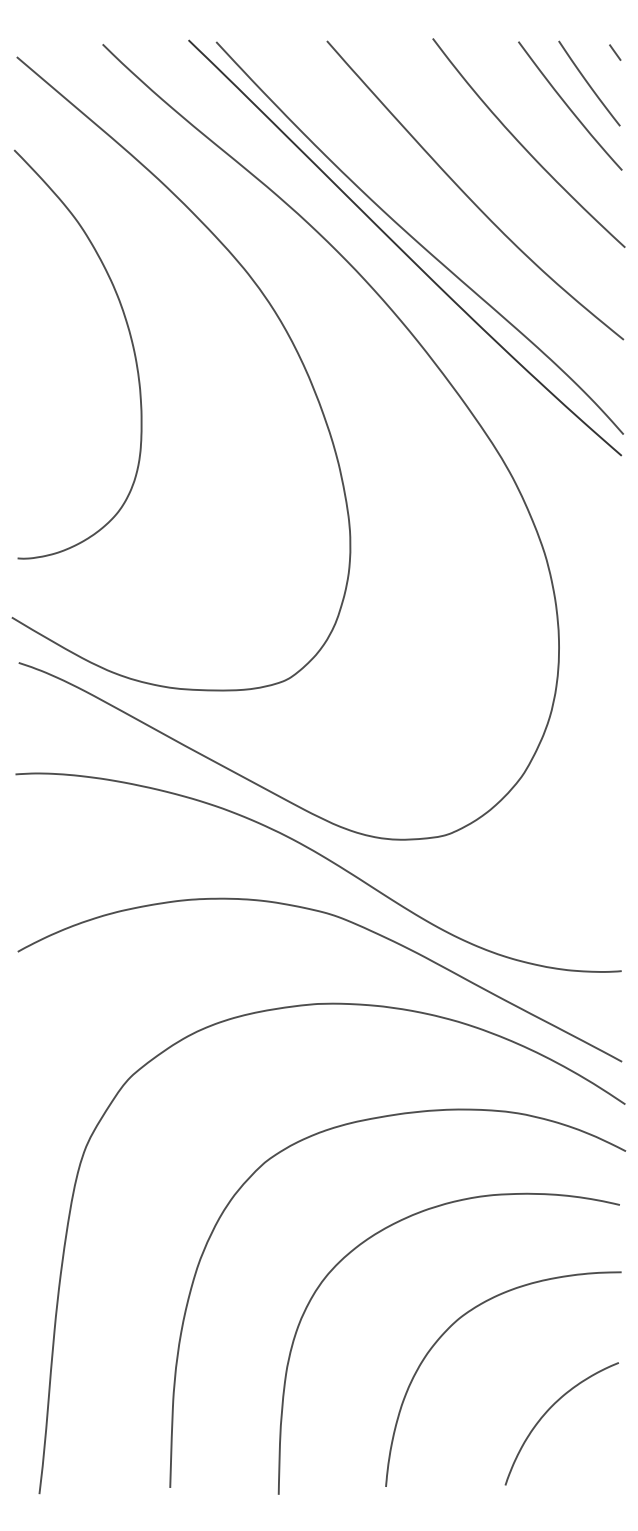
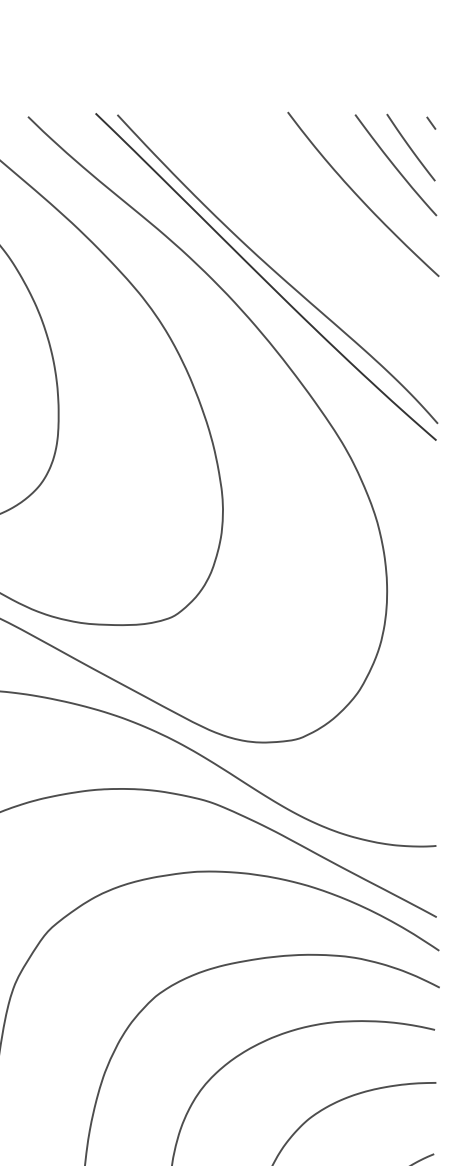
curve: (468, 196) -> (315, 236), removed

